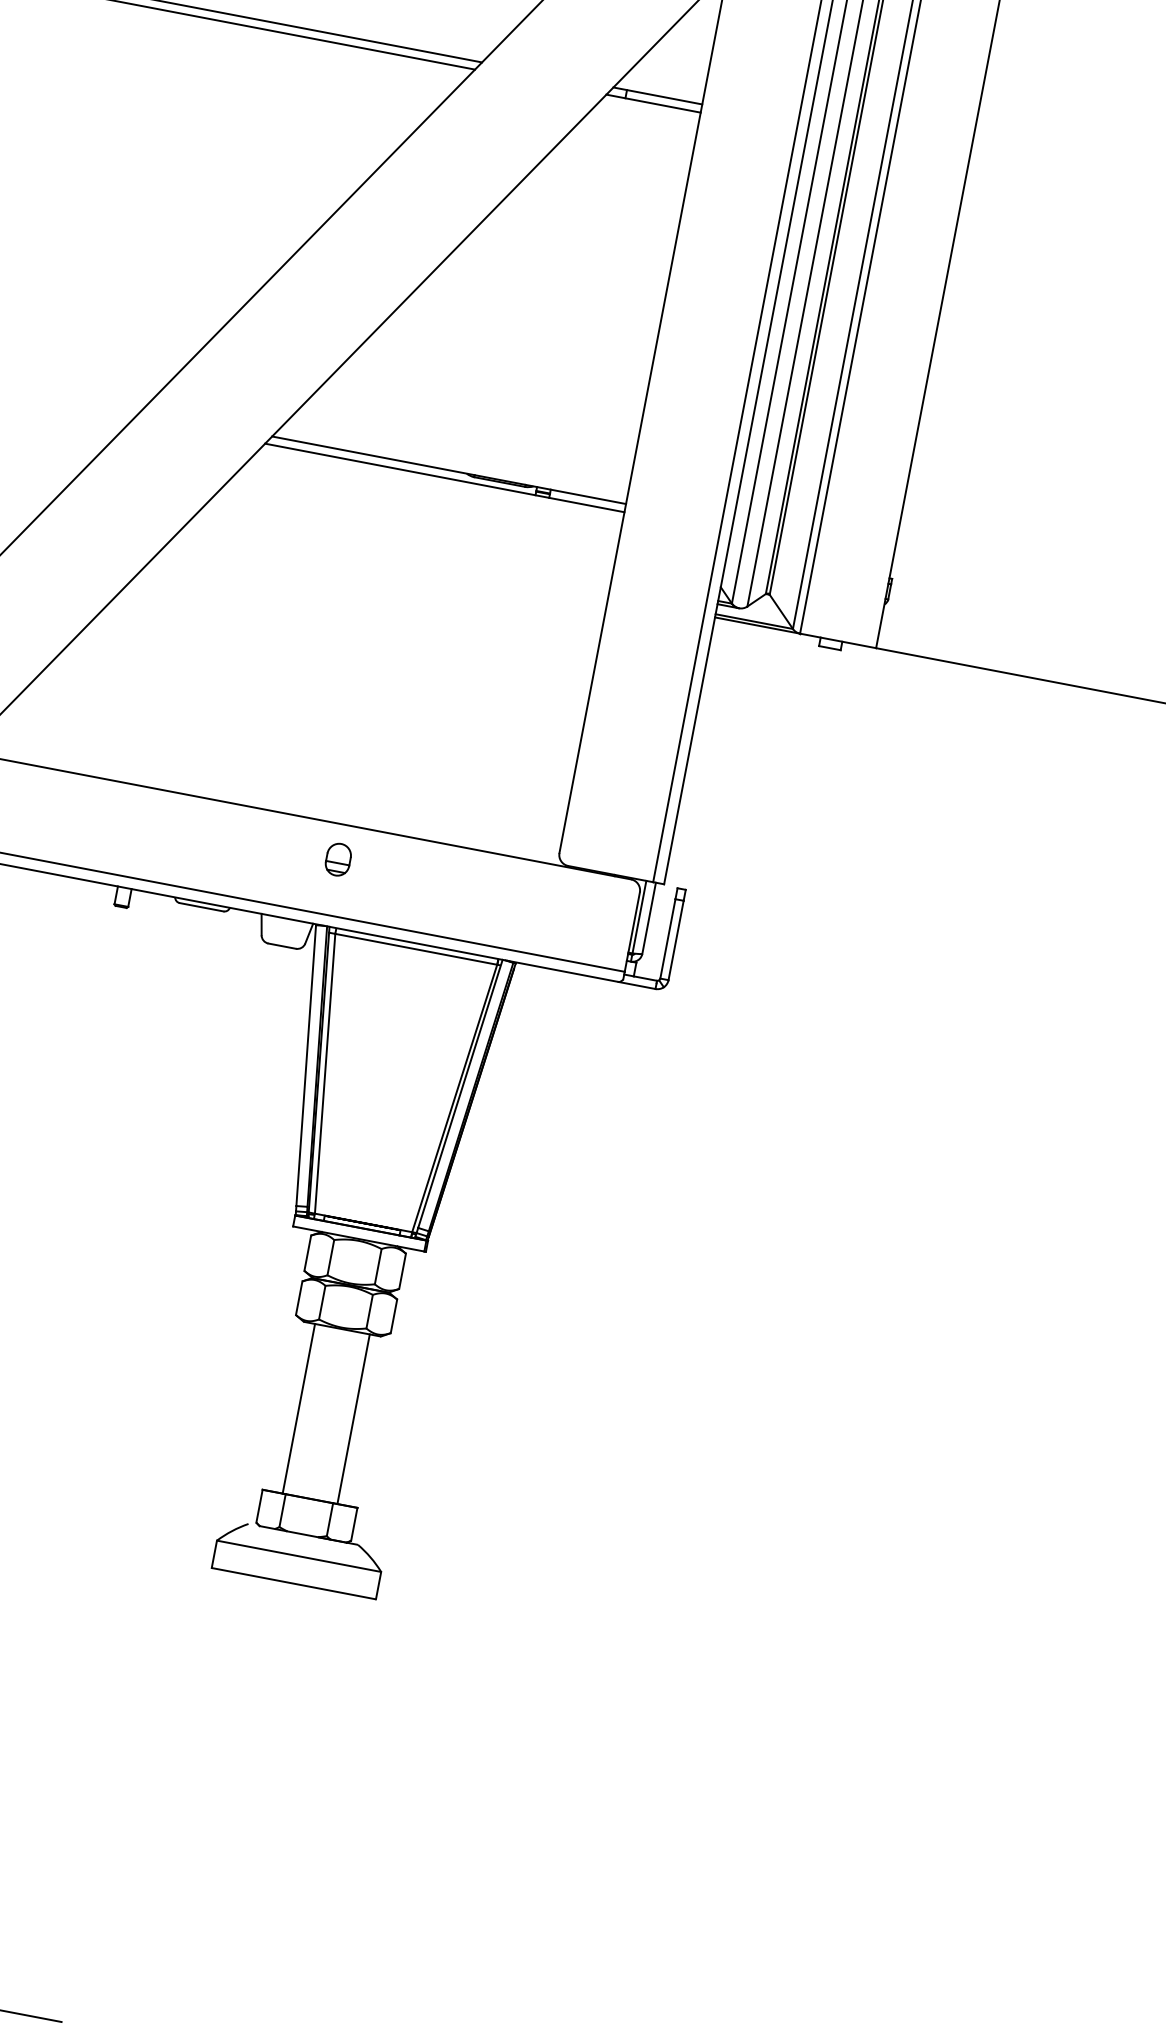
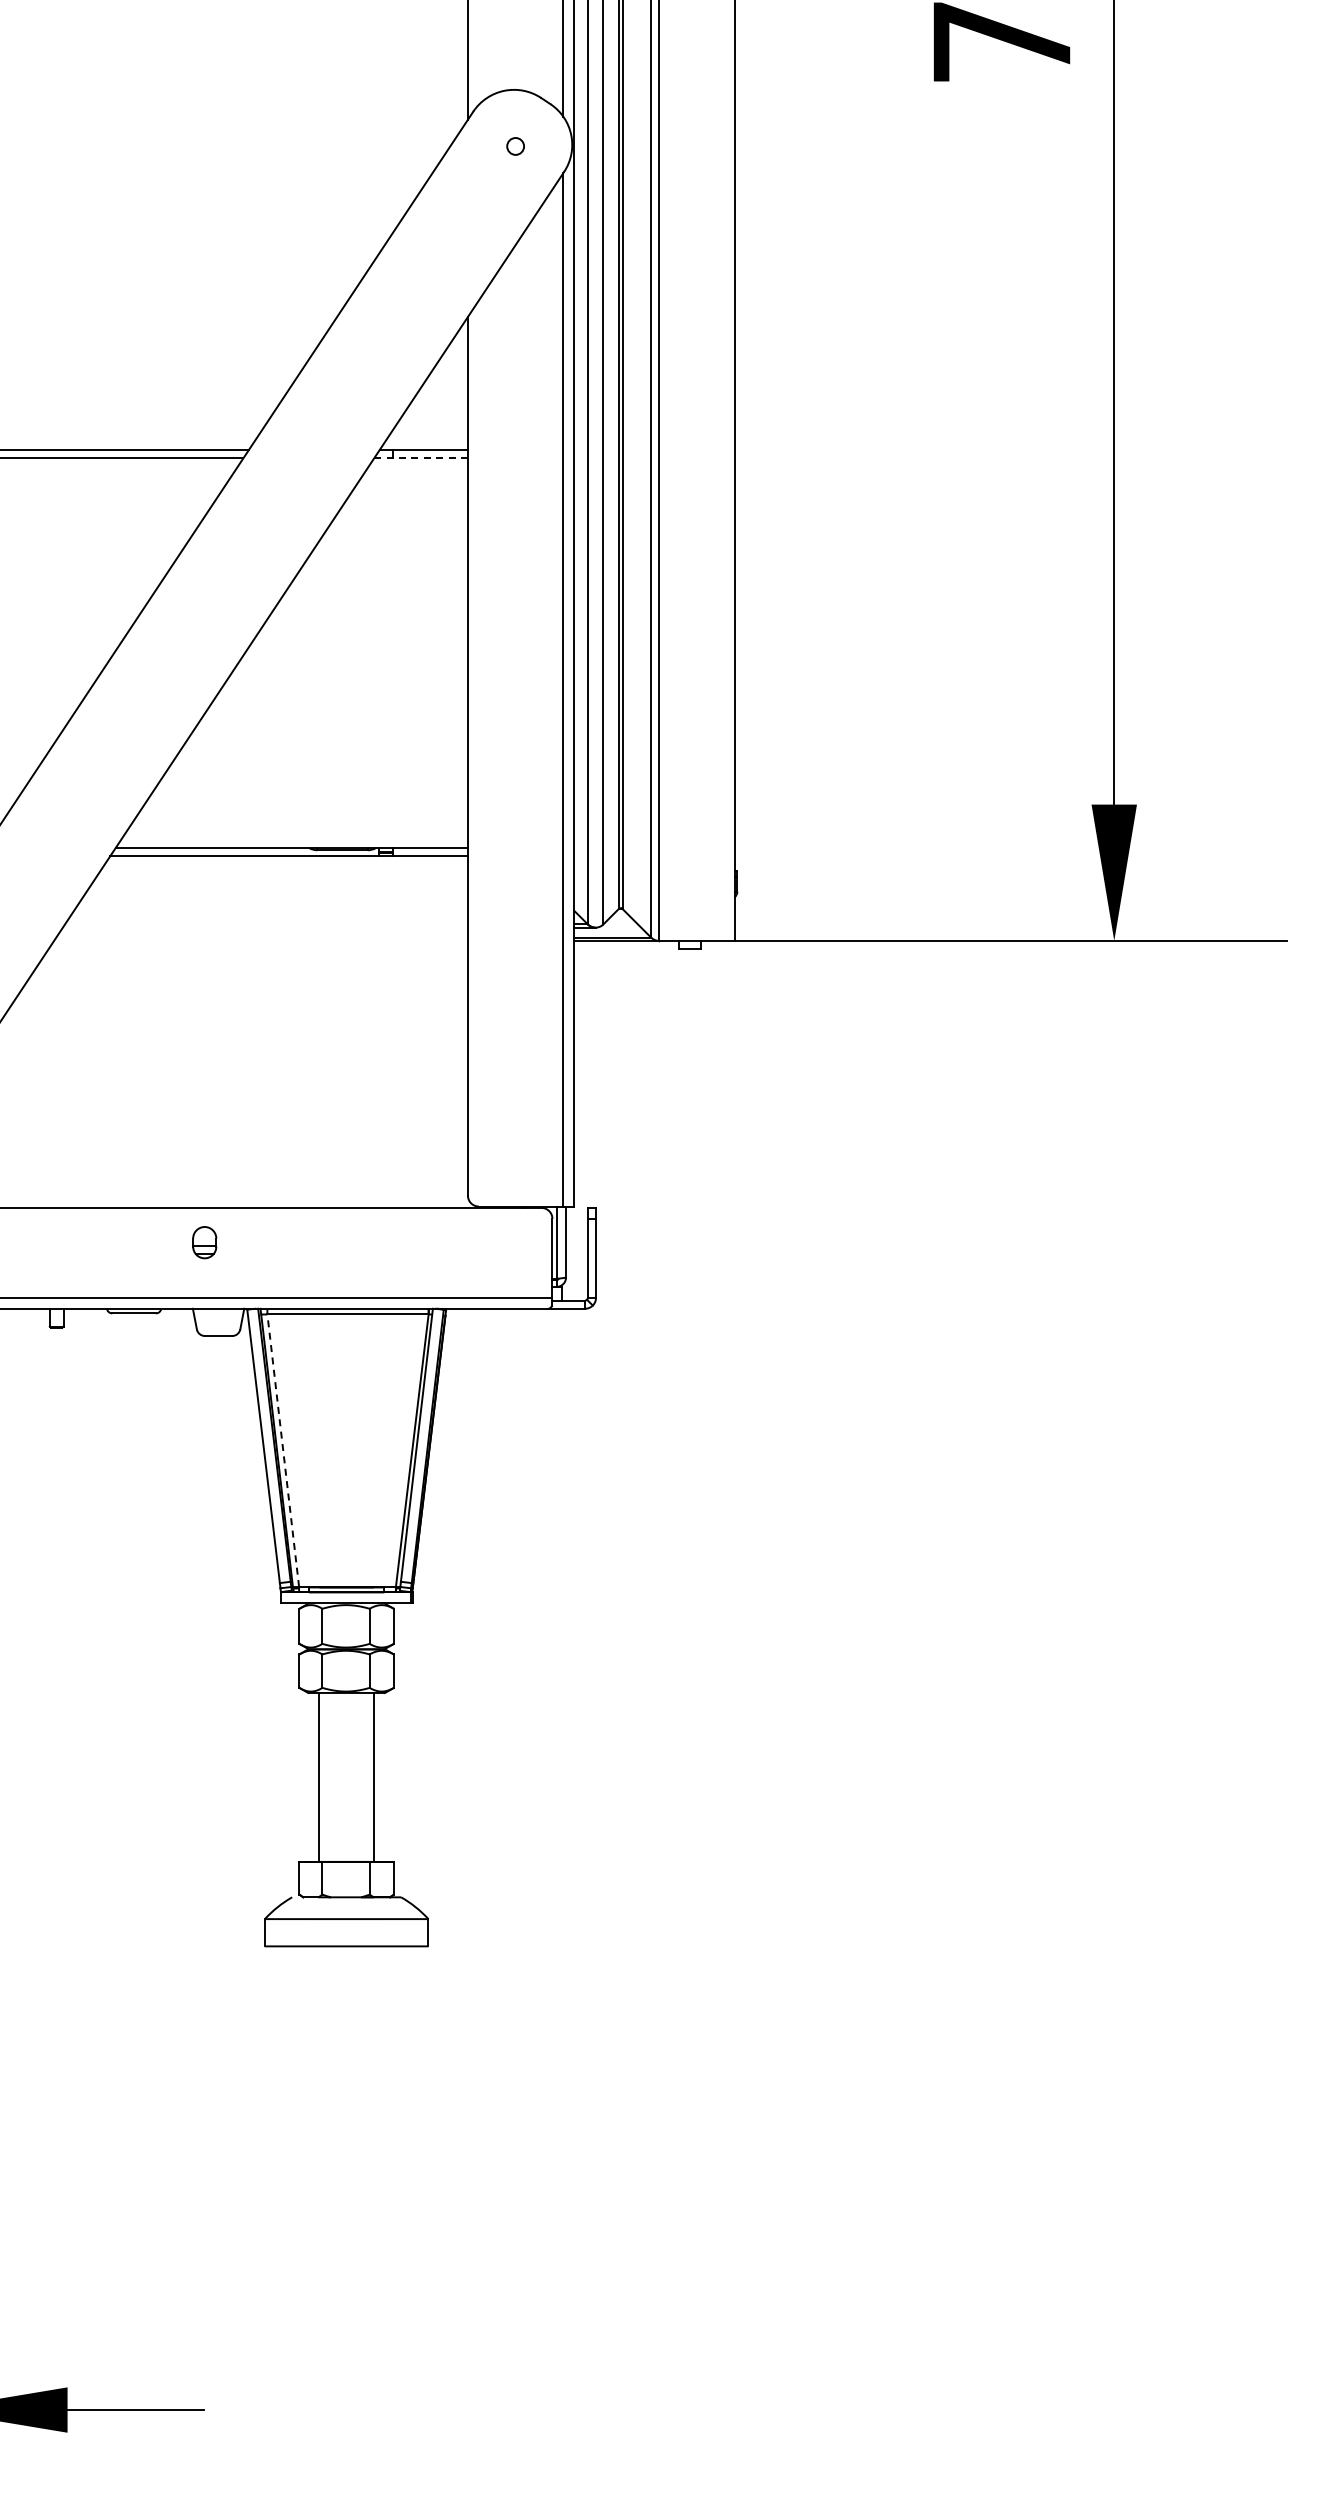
line: (654, 103) -> (421, 458), solid -> dashed
part: (338, 859) -> (204, 1242), moved
line: (325, 1073) -> (283, 1450), solid -> dashed

